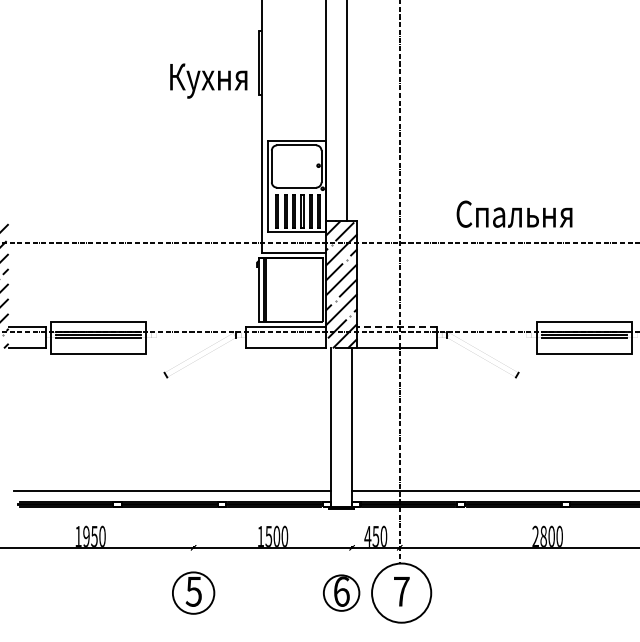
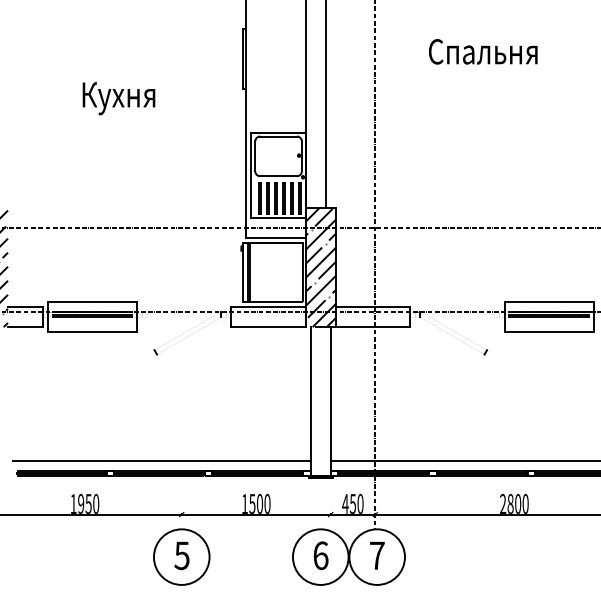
text: (208, 80) -> (118, 98), moved
text: (514, 213) -> (483, 51), moved
line: (397, 327) -> (373, 307), dashed -> solid
circle: (193, 592) -> (181, 556), size x1.43
circle: (341, 592) -> (320, 556), size x1.67

